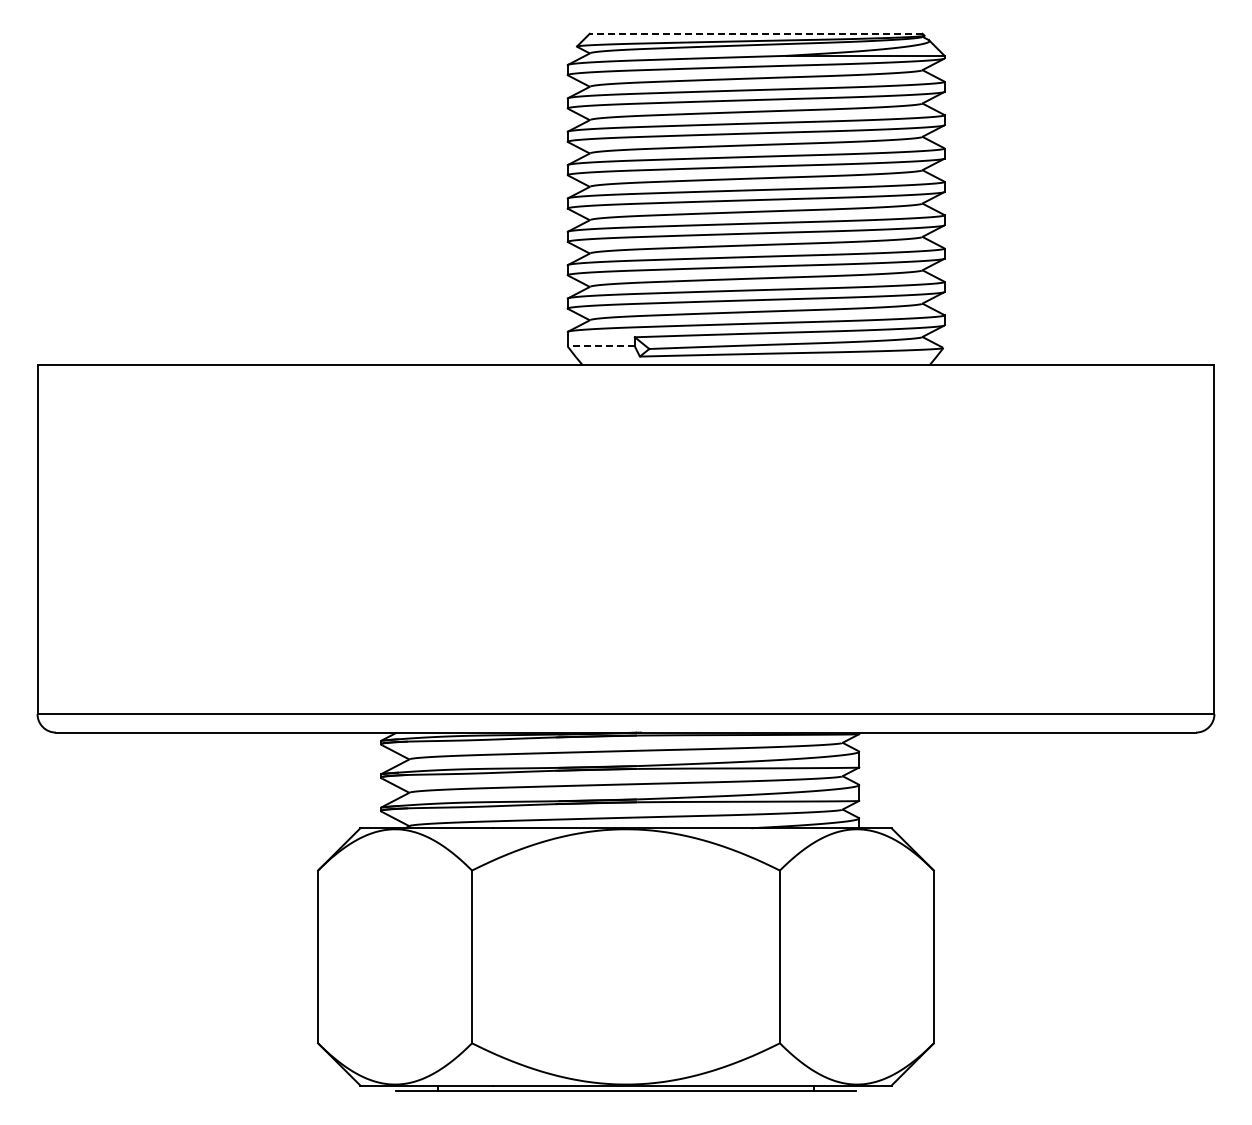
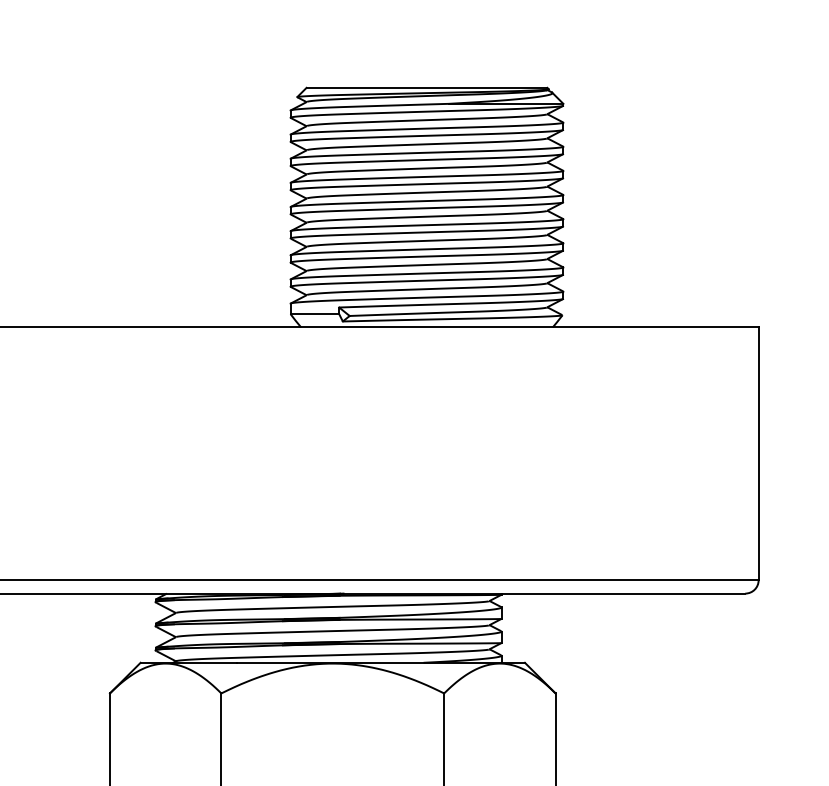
line: (755, 33) -> (426, 87), dashed -> solid
line: (601, 346) -> (315, 314), dashed -> solid

